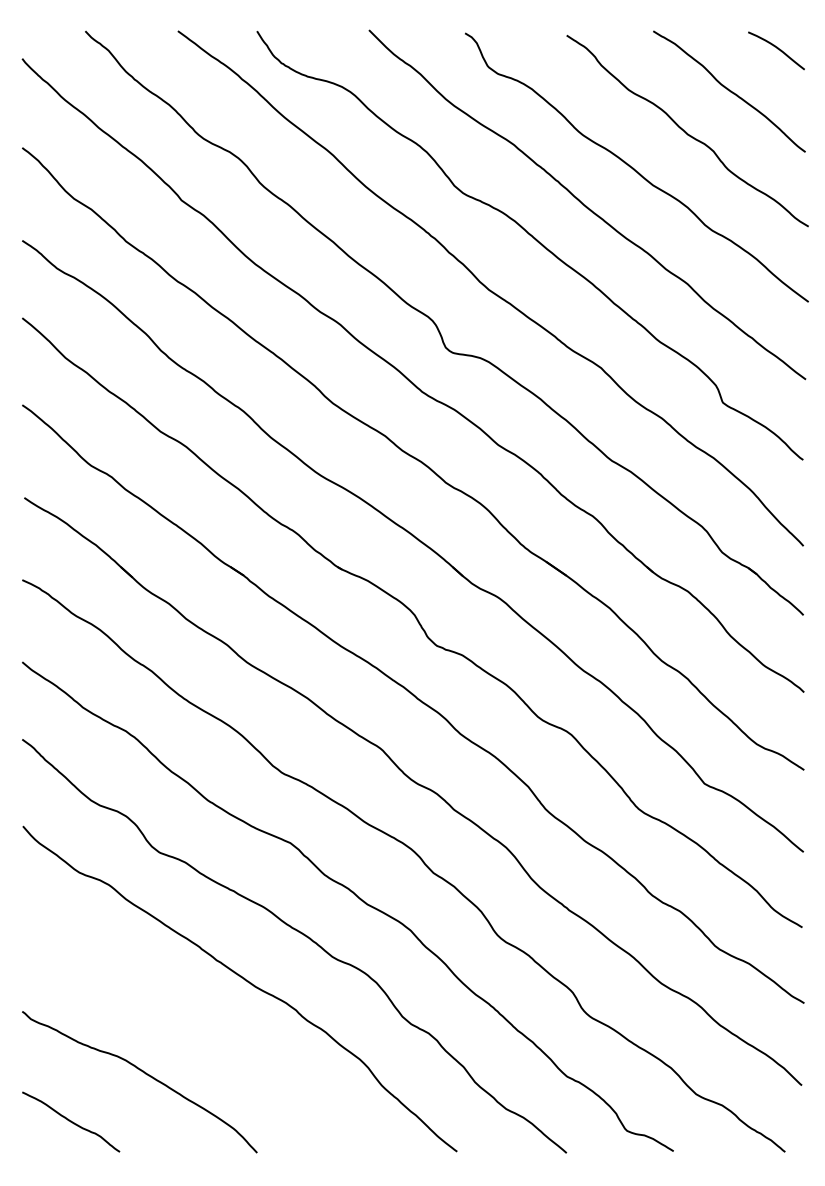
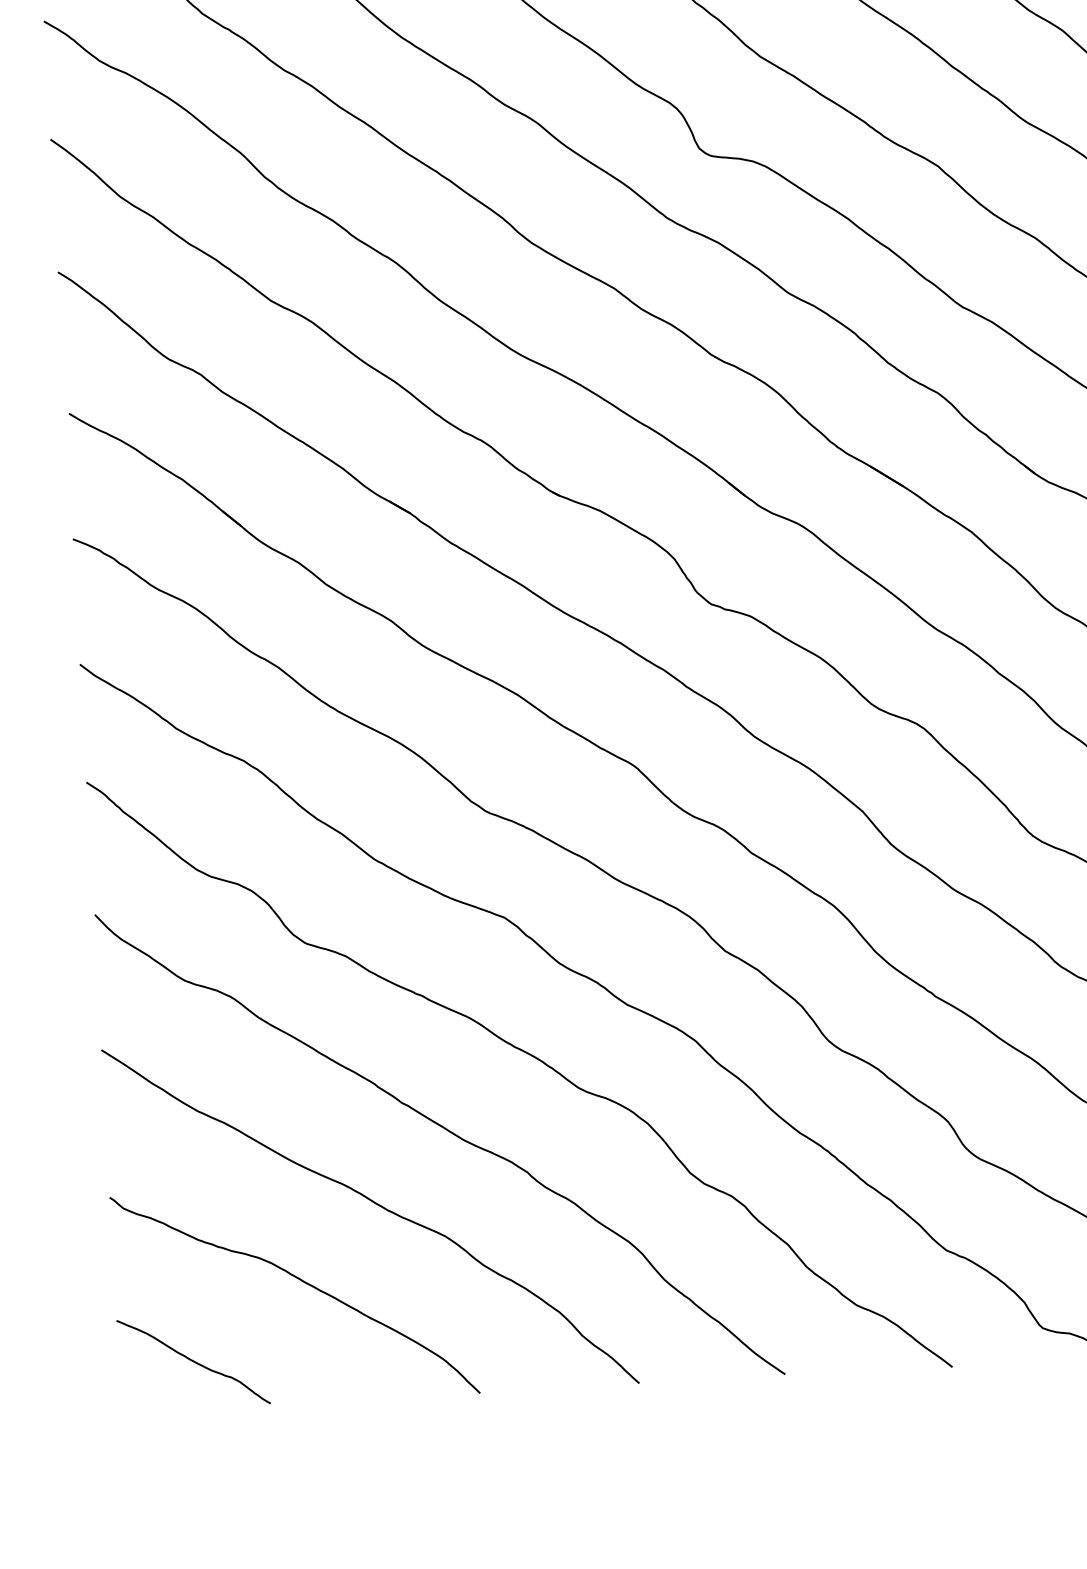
curve: (197, 1027) -> (378, 1206), added

